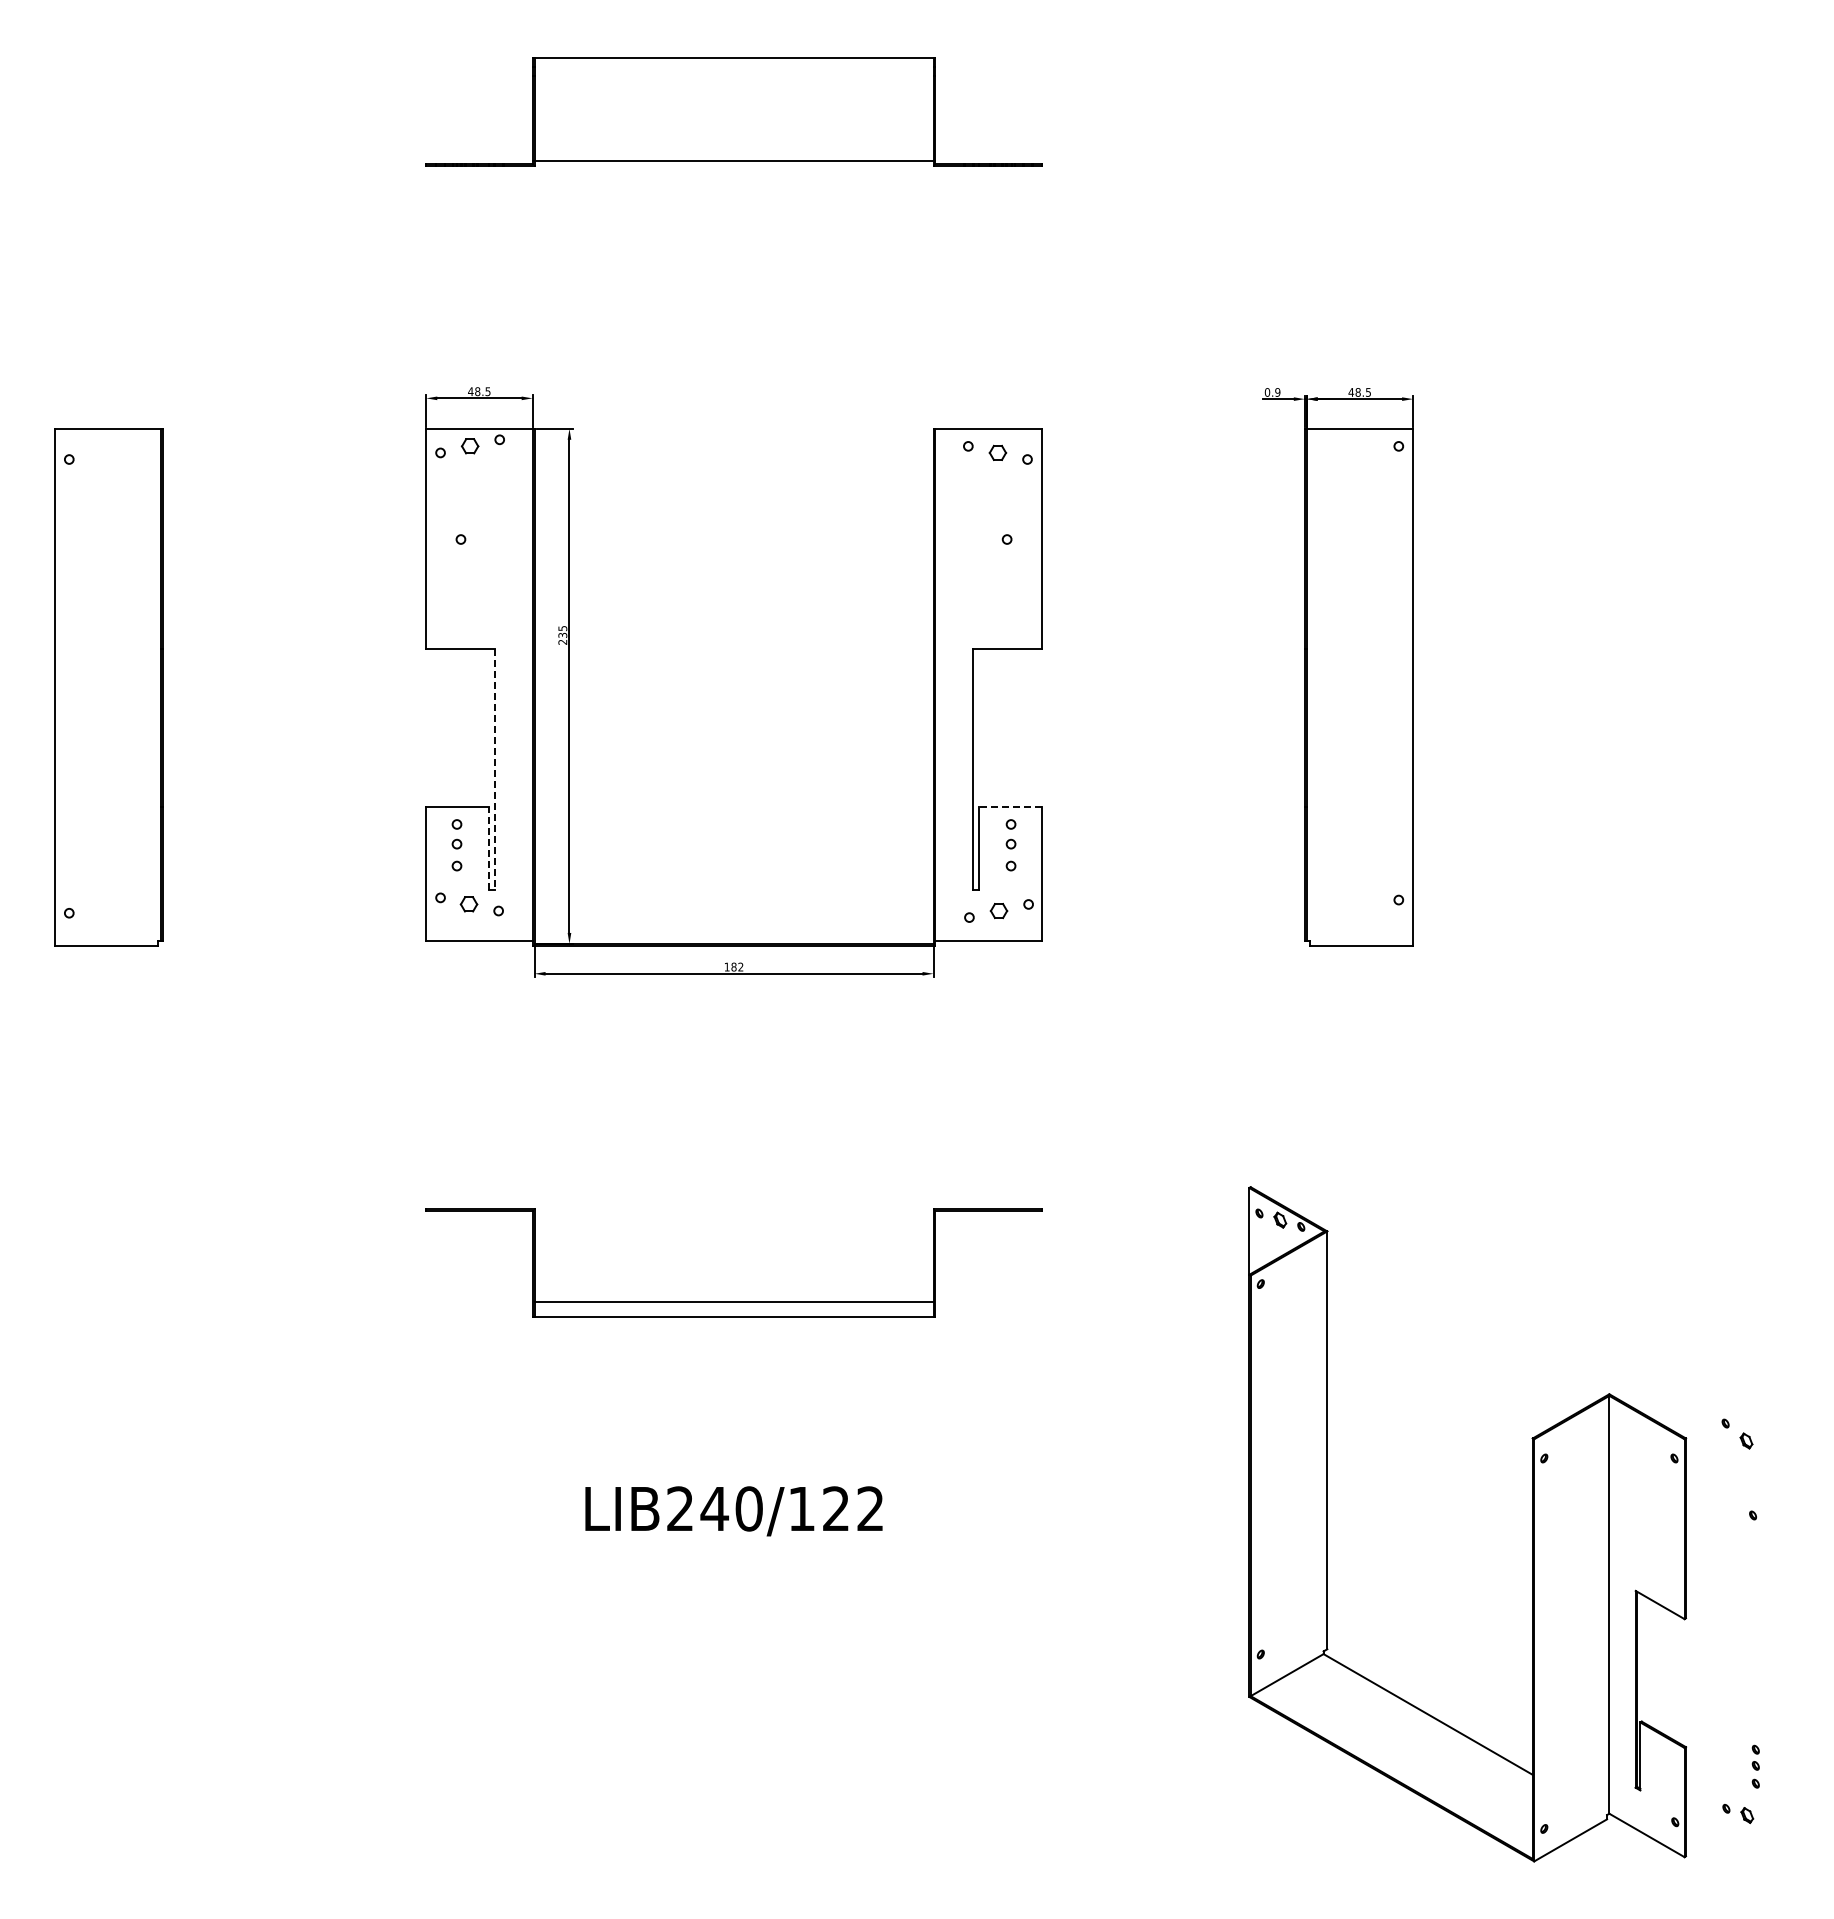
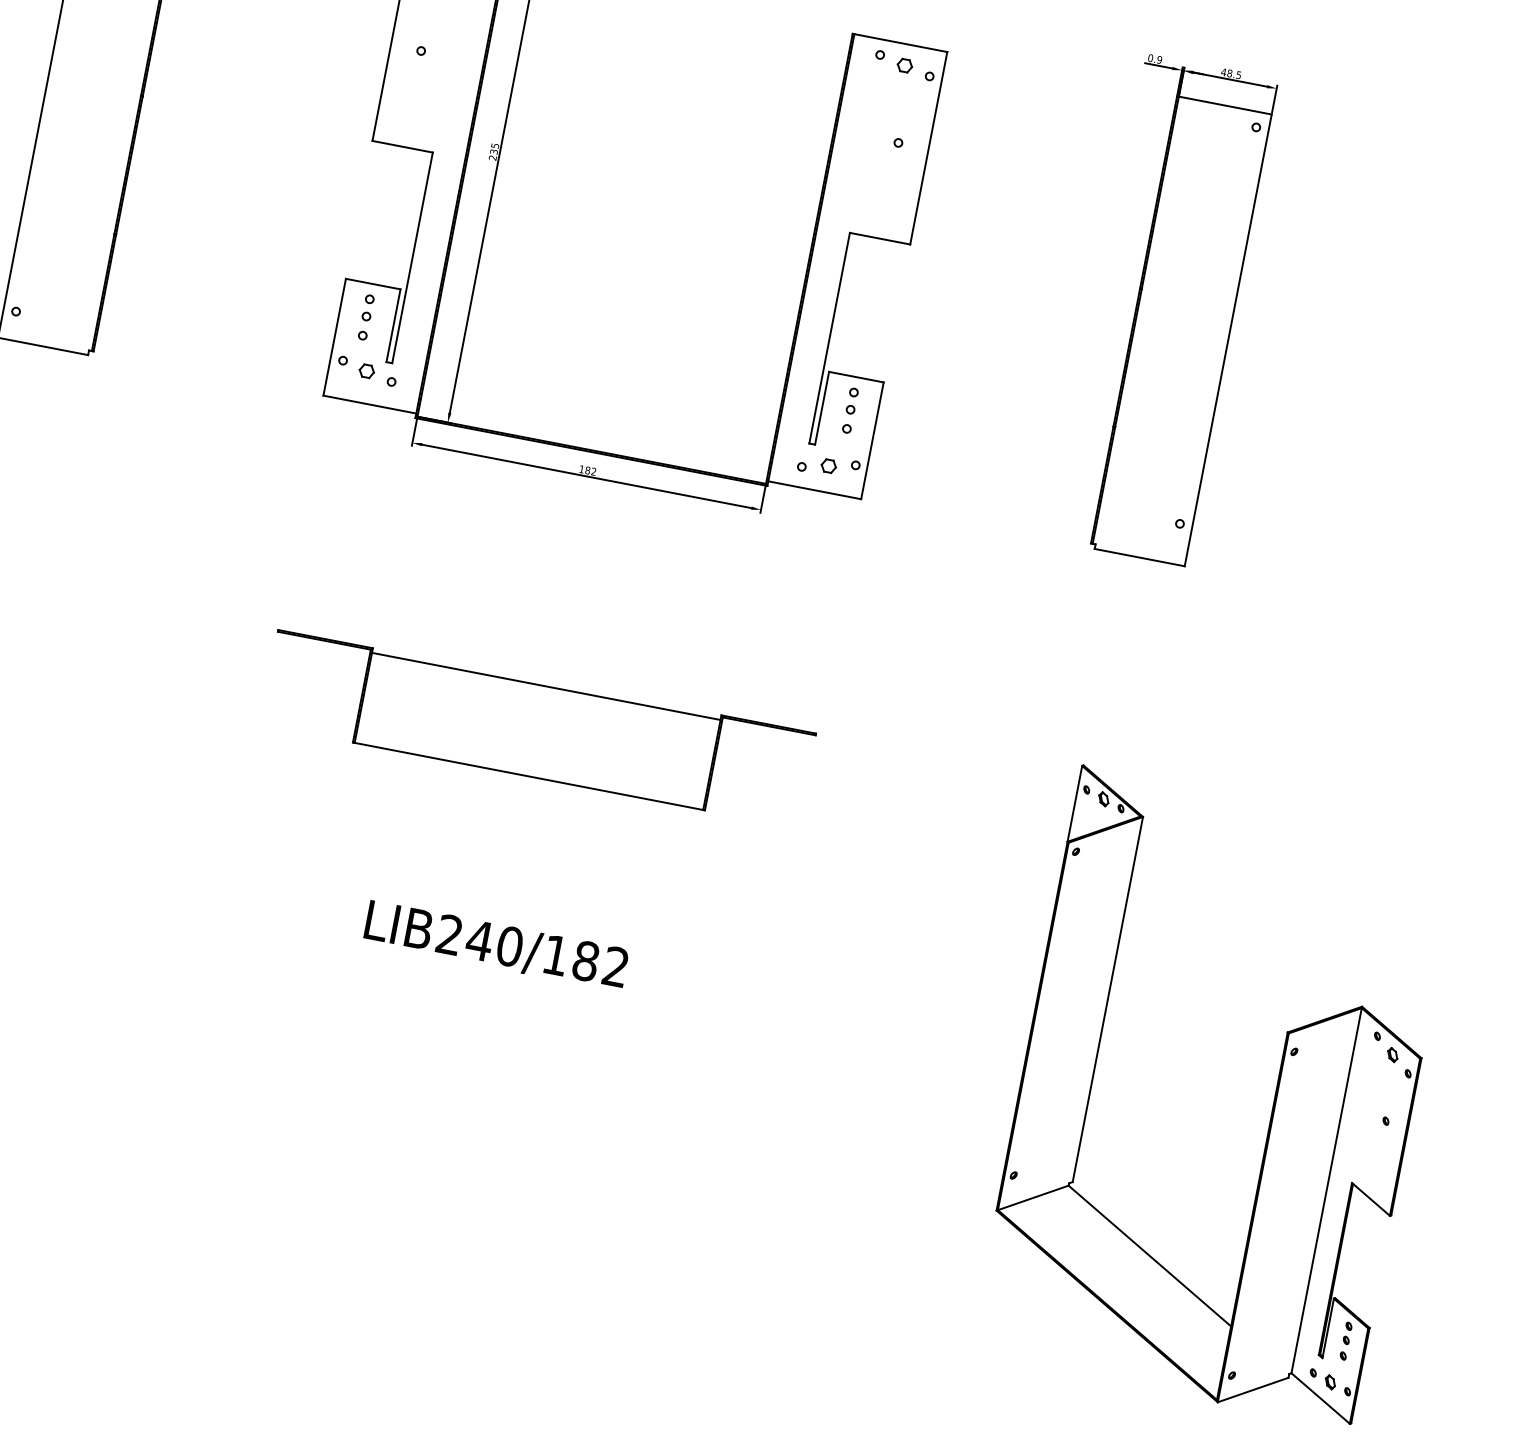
line: (495, 769) -> (412, 257), dashed -> solid
line: (1010, 806) -> (856, 376), dashed -> solid
line: (488, 848) -> (393, 325), dashed -> solid
line: (733, 1302) -> (545, 686), moved
text: (835, 1508) -> (585, 960), LIB240/122 -> LIB240/182
part: (1532, 1524) -> (1272, 1107), moved

